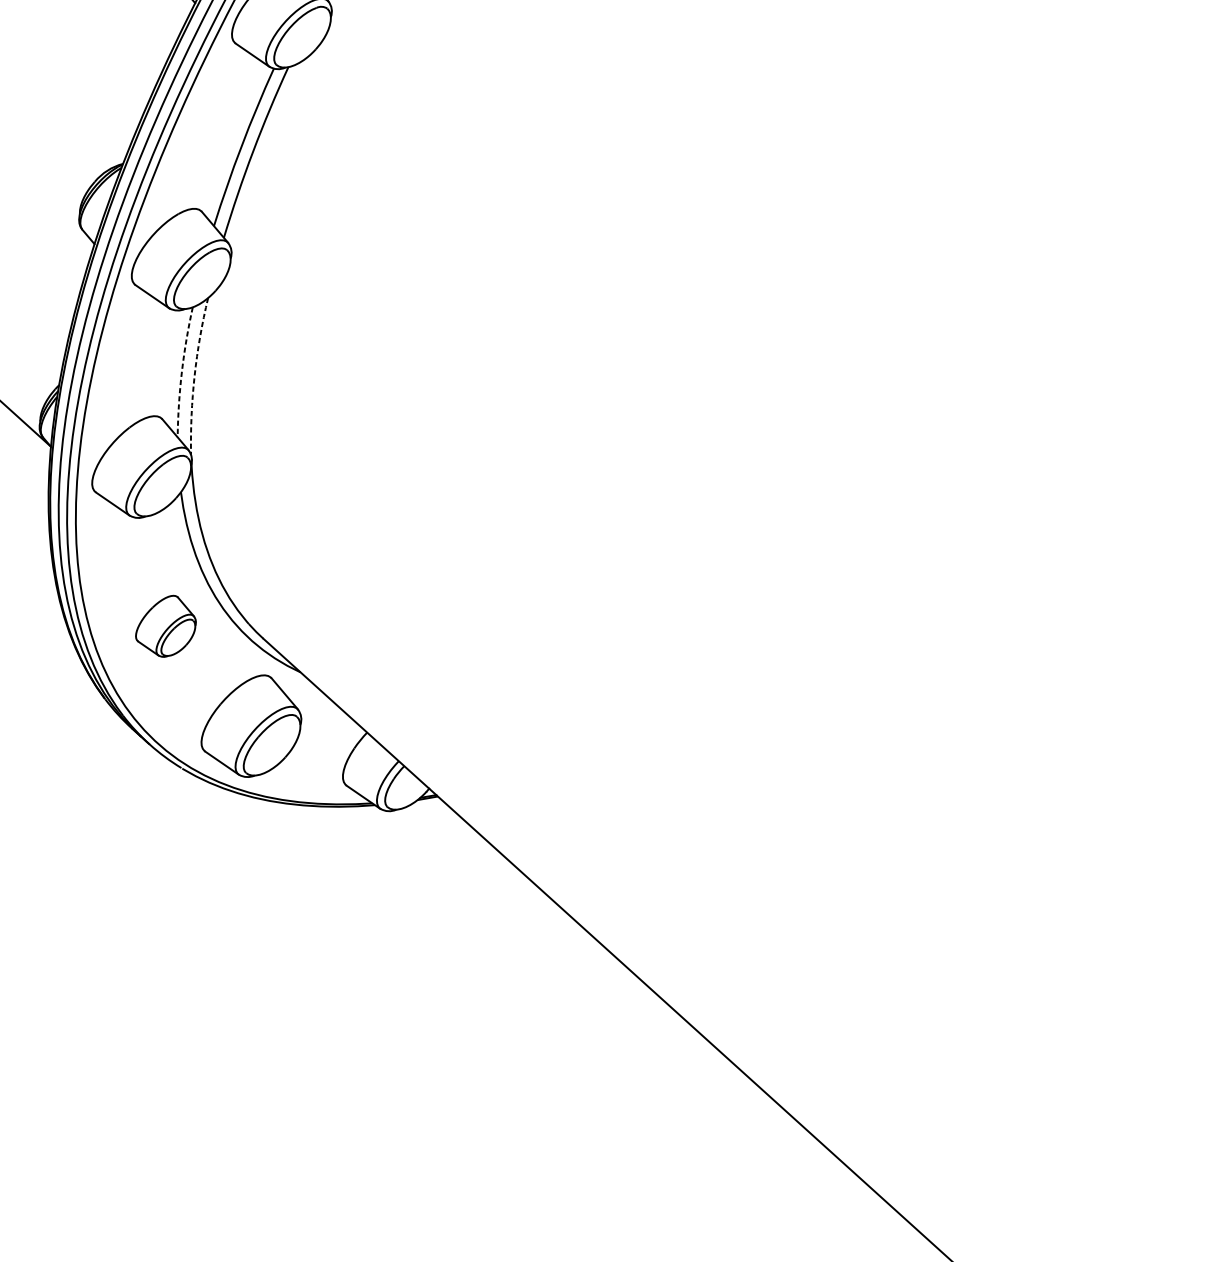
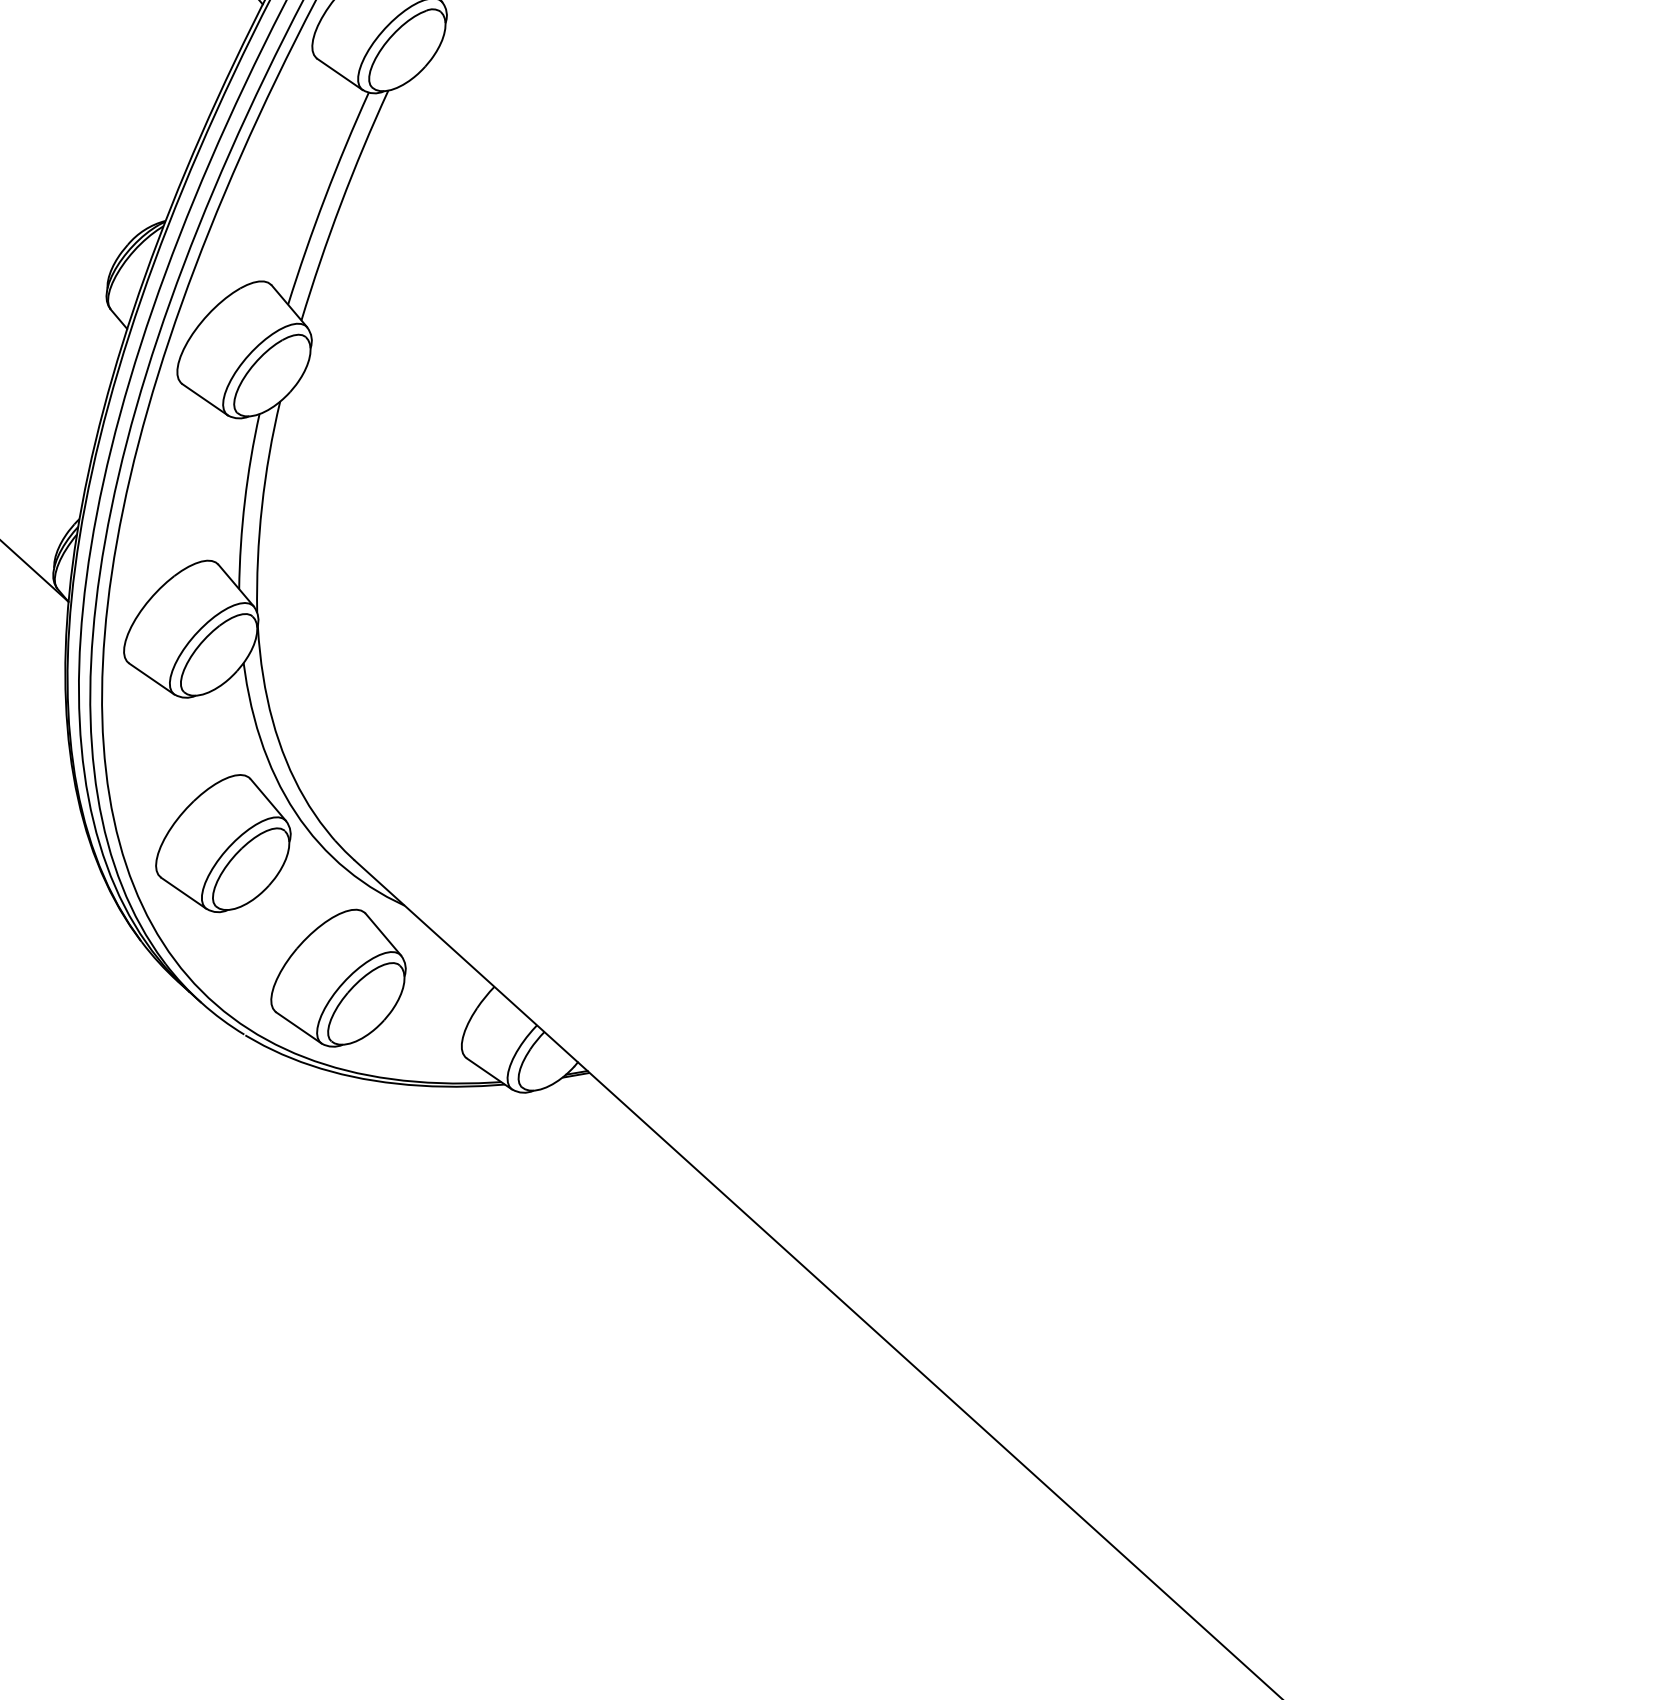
arc: (181, 372) -> (244, 501), dashed -> solid
arc: (194, 375) -> (262, 506), dashed -> solid
part: (166, 626) -> (223, 843), size x1.67

